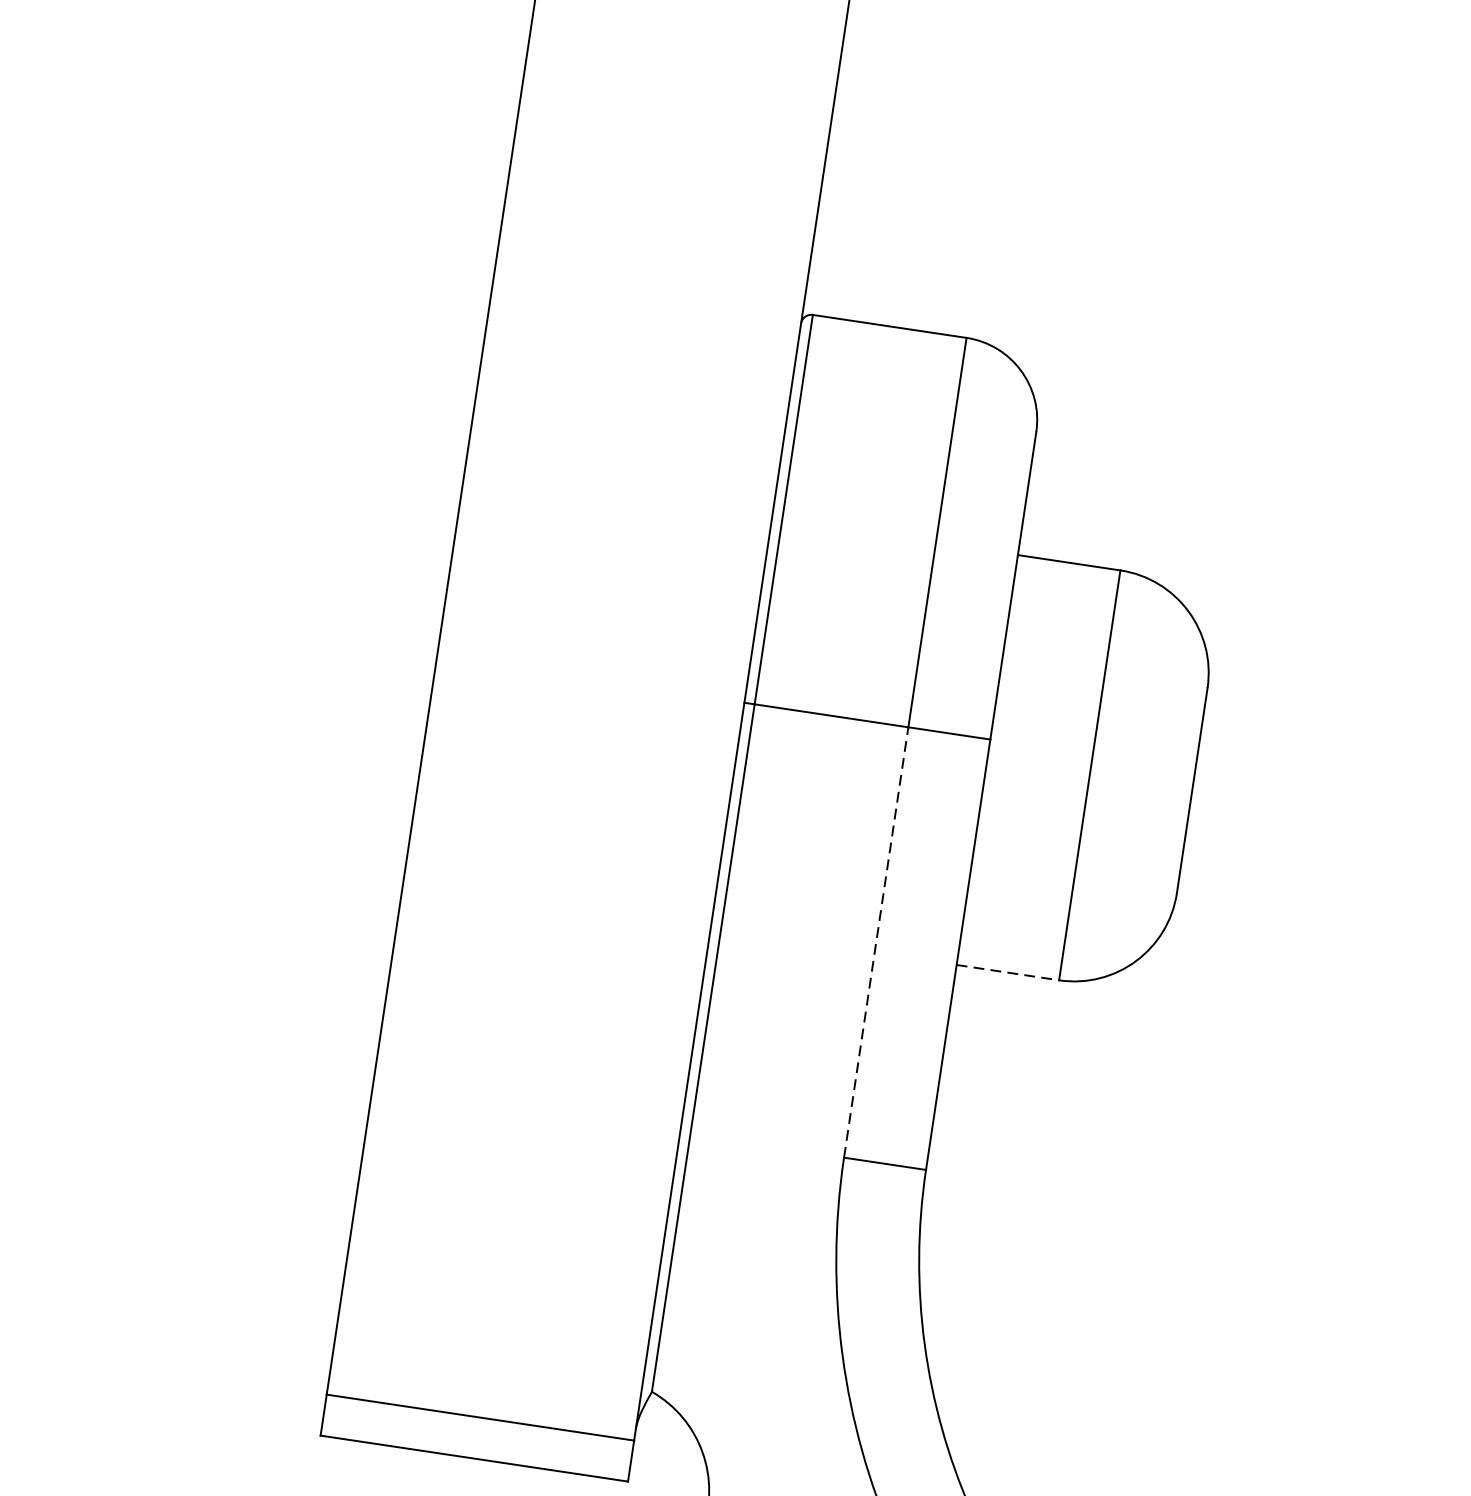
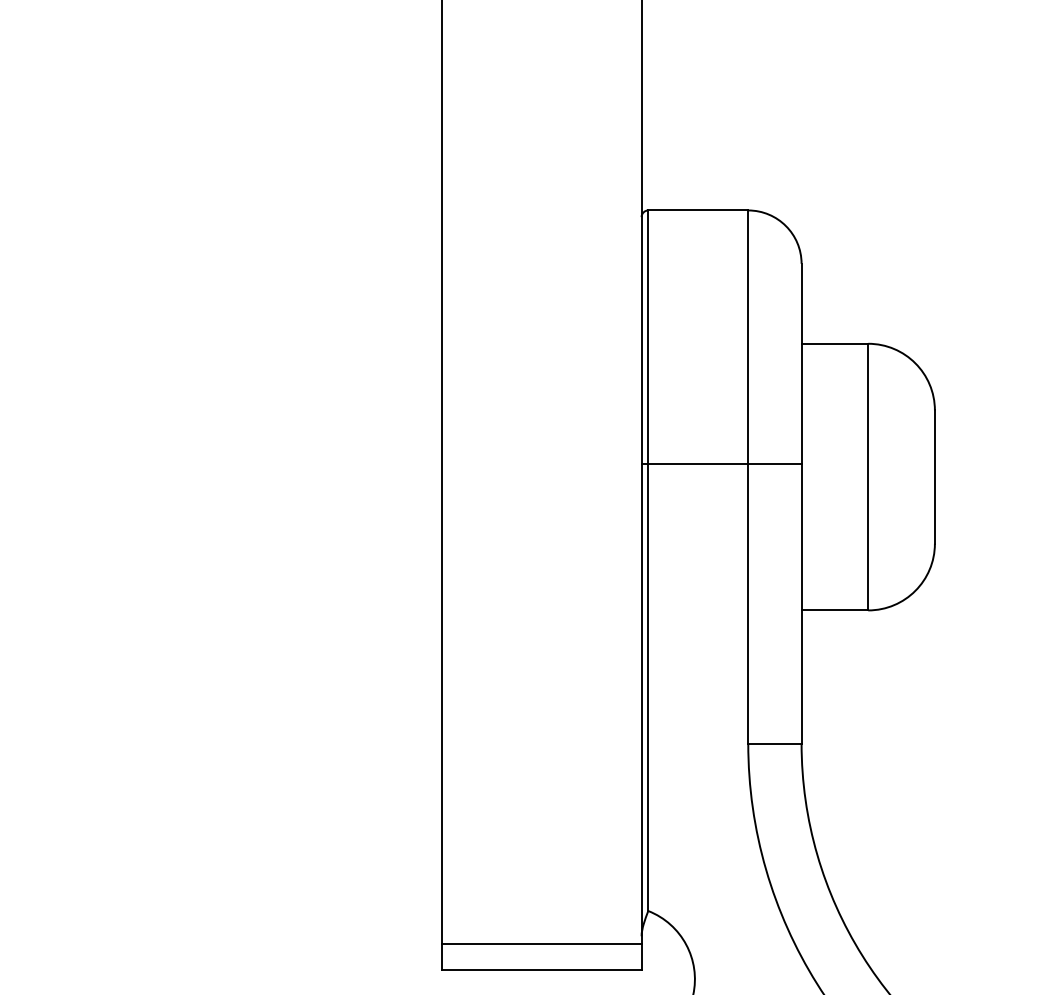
line: (876, 942) -> (748, 603), dashed -> solid
line: (1008, 972) -> (835, 610), dashed -> solid

